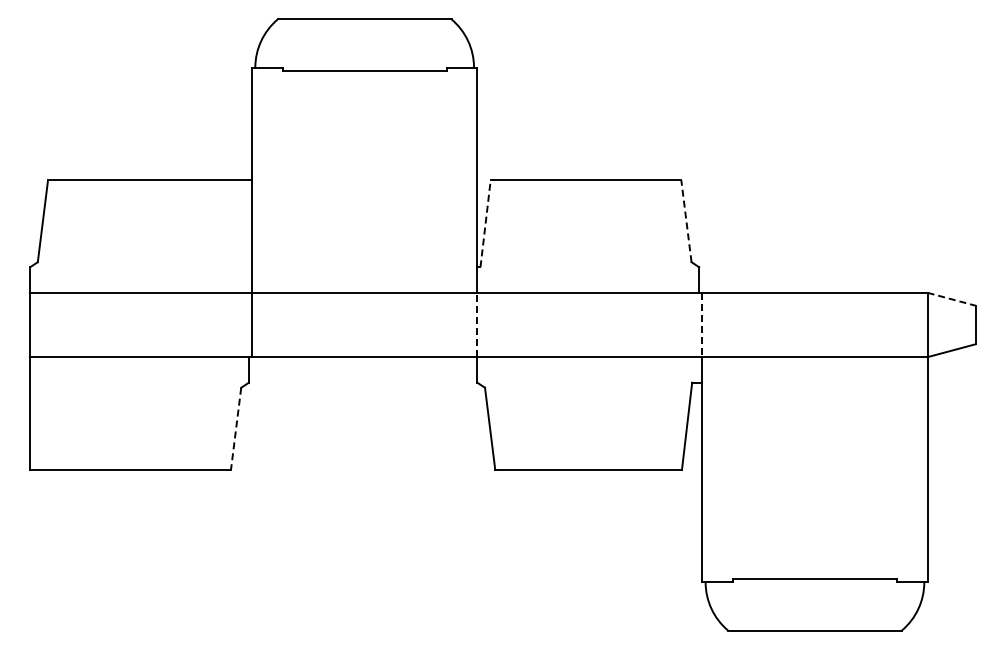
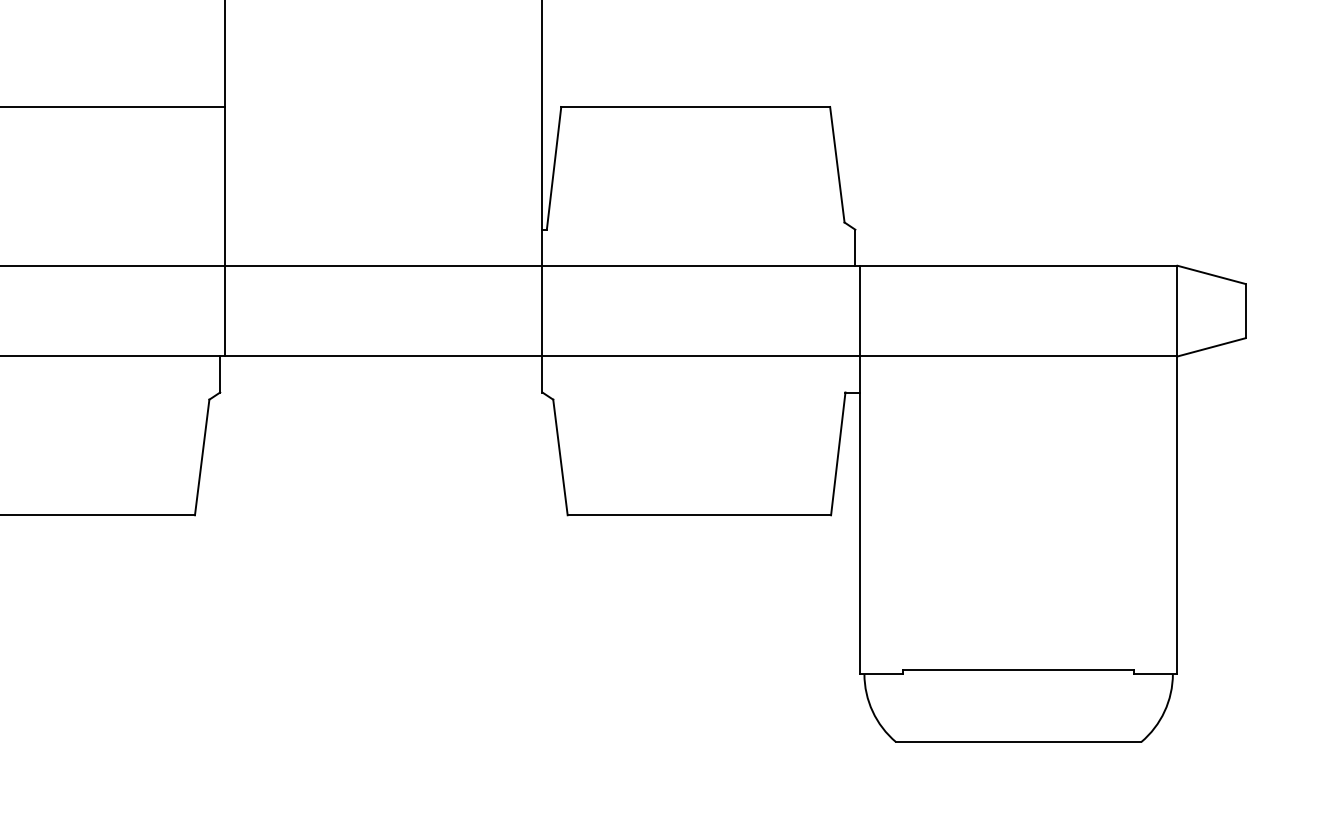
line: (686, 220) -> (837, 163), dashed -> solid
line: (485, 223) -> (553, 167), dashed -> solid
line: (951, 299) -> (1211, 275), dashed -> solid
line: (477, 324) -> (542, 310), dashed -> solid
line: (702, 325) -> (860, 311), dashed -> solid
line: (236, 429) -> (202, 458), dashed -> solid

